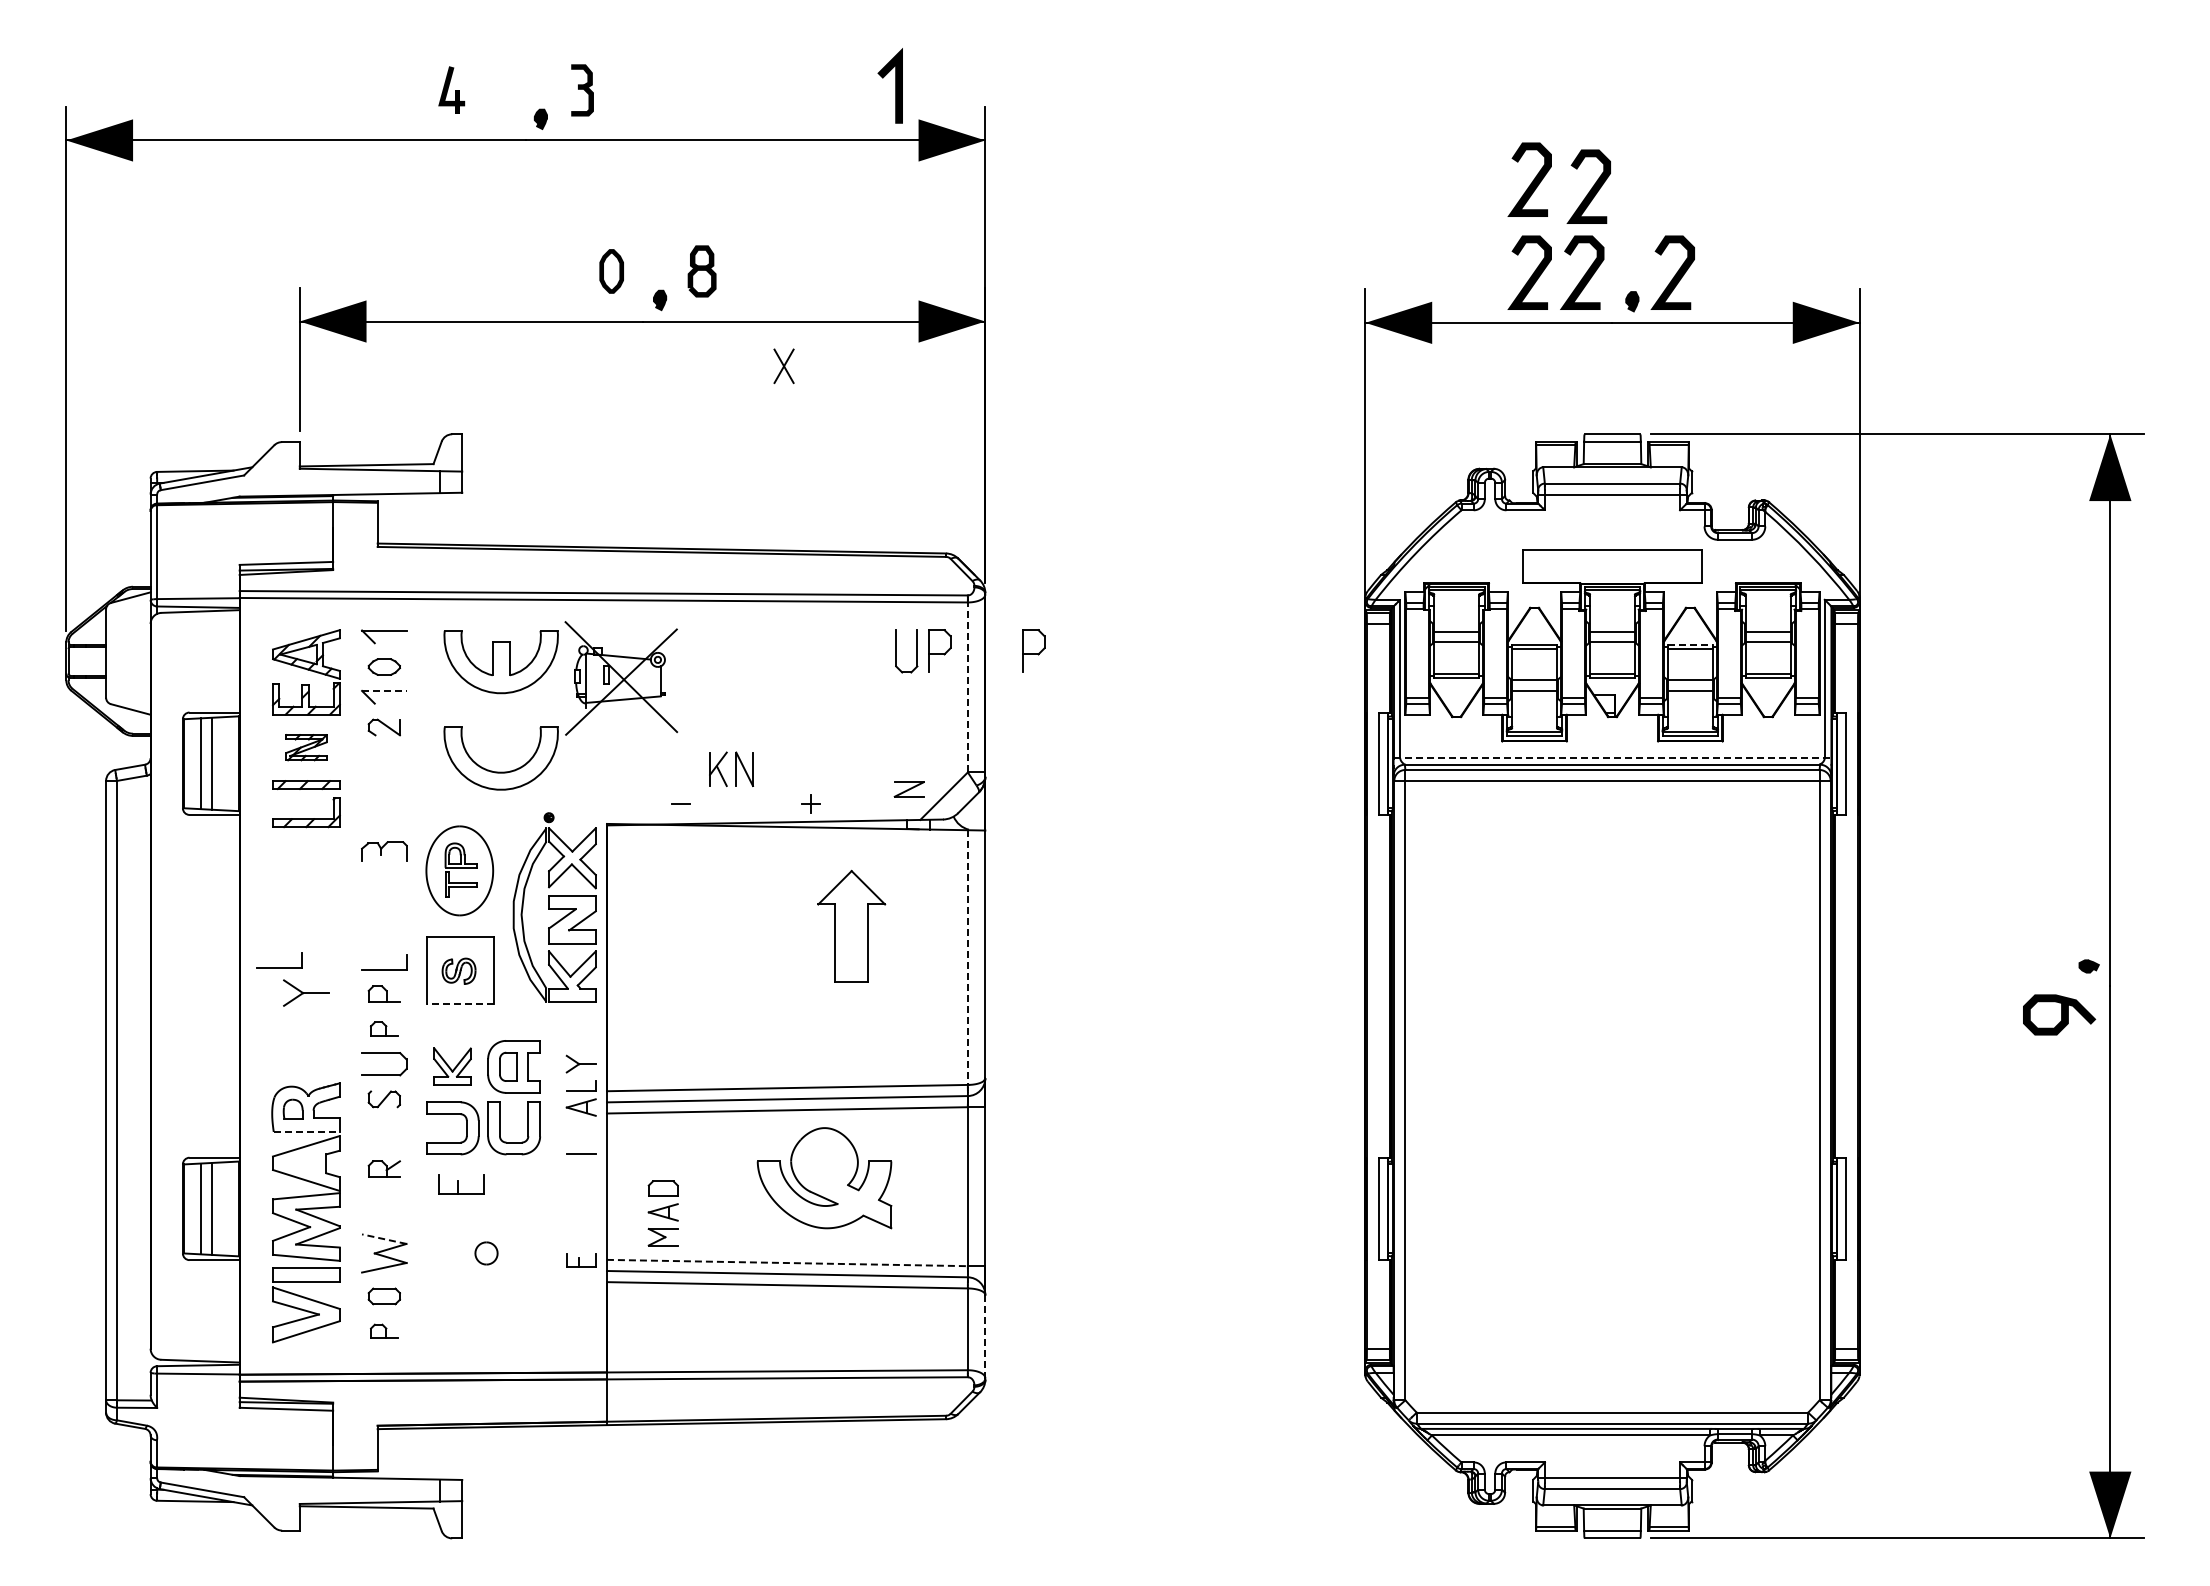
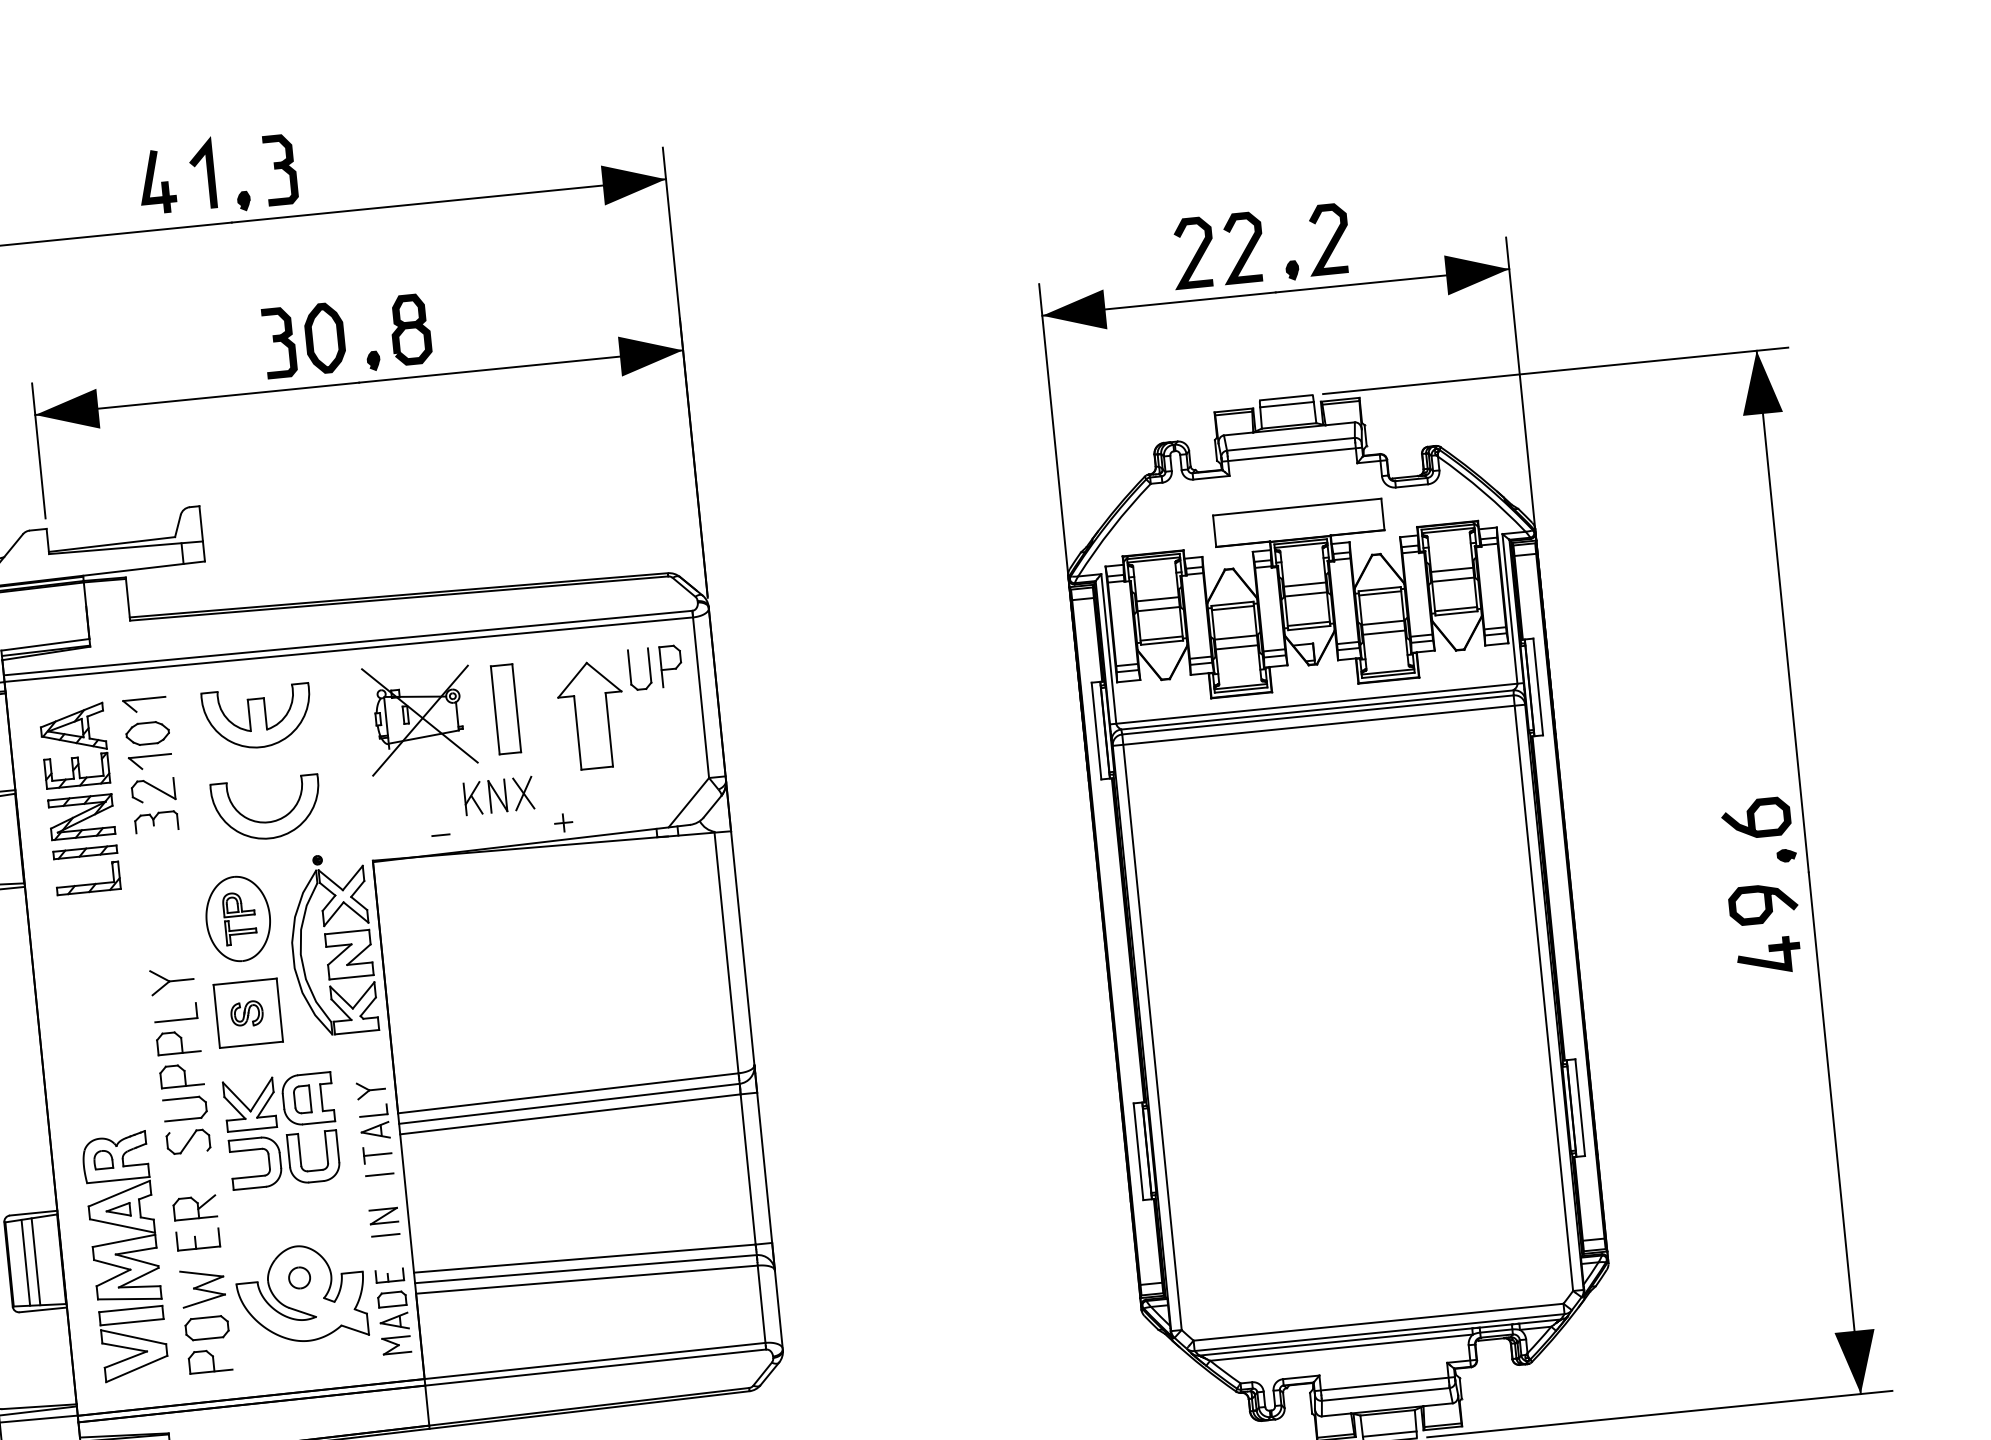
line: (895, 85) -> (207, 172), moved
part: (451, 89) -> (156, 181), size x1.43
part: (582, 90) -> (280, 170), size x1.43
curve: (1532, 180) -> (1186, 165), removed
curve: (1591, 187) -> (1243, 166), removed
part: (563, 271) -> (279, 342), added
part: (611, 271) -> (325, 338), size x1.67
part: (701, 271) -> (410, 329), size x1.43
part: (783, 365) -> (523, 792), moved
line: (1690, 644) -> (1379, 589), dashed -> solid
part: (1033, 650) -> (759, 656), removed
part: (384, 666) -> (147, 732), size x1.43
part: (620, 678) -> (419, 717), moved
part: (762, 679) -> (506, 709), added
line: (967, 687) -> (700, 697), dashed -> solid
line: (384, 690) -> (150, 755), dashed -> solid
part: (384, 727) -> (153, 790), size x1.43
part: (306, 747) -> (81, 816), size x1.67
line: (1612, 758) -> (1316, 704), dashed -> solid
part: (908, 789) -> (383, 1216), moved
part: (384, 851) -> (156, 821), moved
curve: (2059, 923) -> (1754, 817), added
part: (851, 925) -> (591, 714), moved
line: (967, 958) -> (726, 953), dashed -> solid
part: (279, 967) -> (77, 1027), removed
part: (306, 992) -> (172, 980), moved
part: (384, 993) -> (178, 1041), size x1.43
line: (459, 1004) -> (250, 1045), dashed -> solid
part: (384, 1028) -> (182, 1075), size x1.67
part: (452, 1066) -> (249, 1104), size x1.43
part: (2059, 1069) -> (1768, 955), added
part: (384, 1099) -> (188, 1142), size x1.43
line: (306, 1131) -> (118, 1179), dashed -> solid
part: (581, 1132) -> (377, 1154), added
part: (303, 1163) -> (118, 1210), added
part: (384, 1168) -> (195, 1207), size x1.43
part: (824, 1178) -> (301, 1294), moved
part: (461, 1184) -> (198, 1239), moved
part: (662, 1213) -> (393, 1322), moved
line: (580, 1217) -> (385, 1235), added
line: (384, 1239) -> (201, 1274), dashed -> solid
line: (787, 1263) -> (584, 1259), dashed -> solid
part: (384, 1296) -> (207, 1328), size x1.43
part: (384, 1331) -> (210, 1361), size x1.67
line: (985, 1337) -> (779, 1310), dashed -> solid

